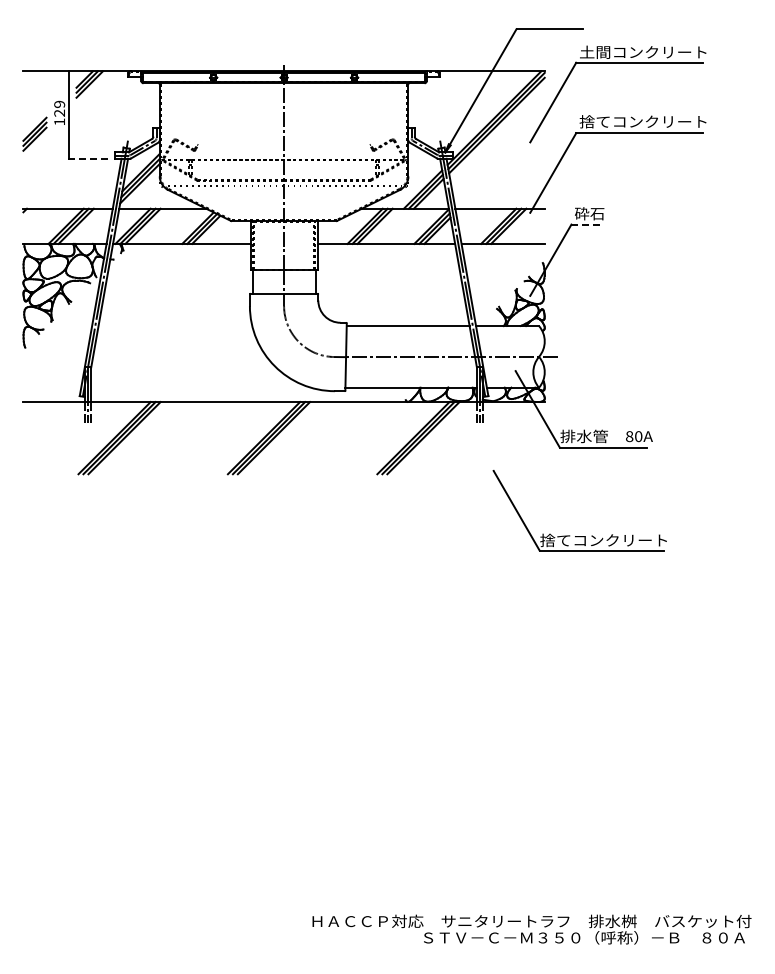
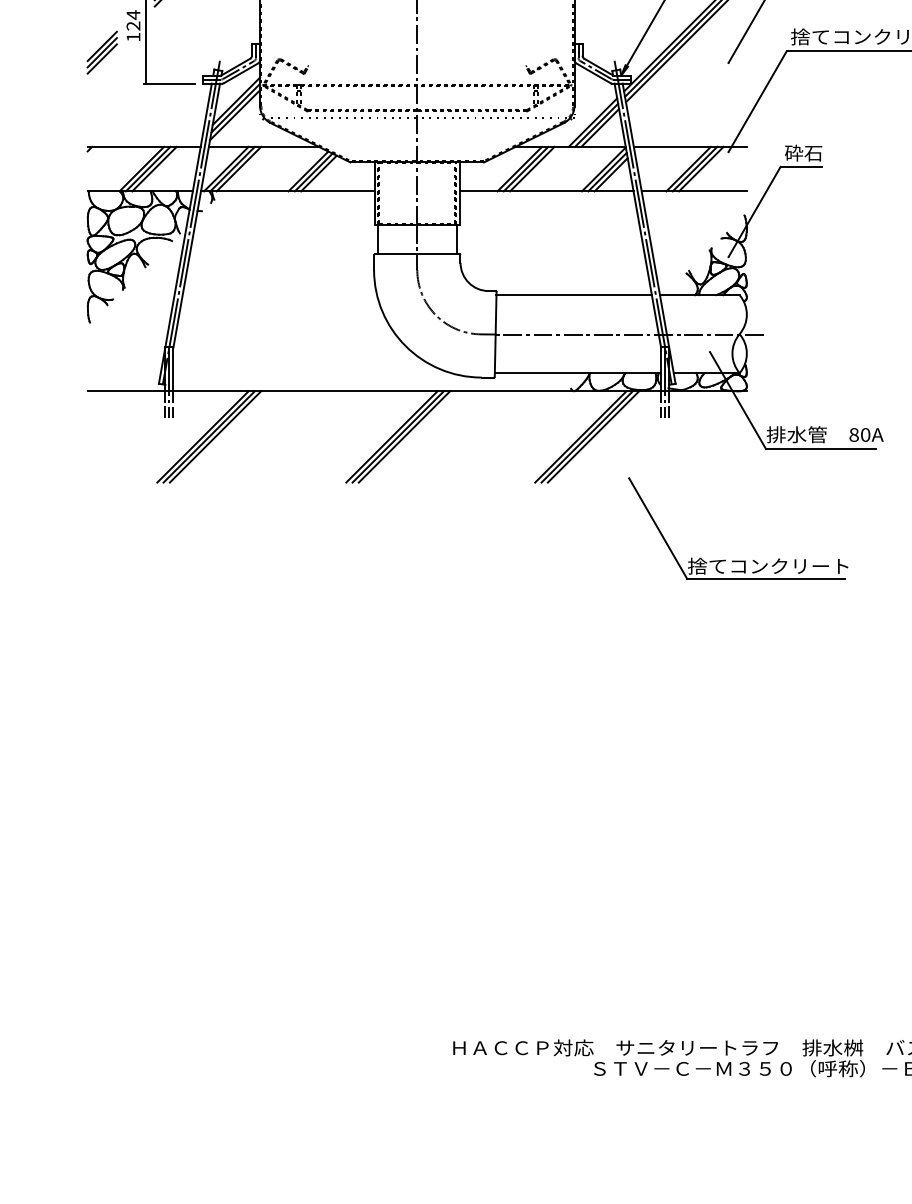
text: (59, 104) -> (133, 15), 129 -> 124
line: (88, 158) -> (169, 83), dashed -> solid
line: (588, 224) -> (802, 166), dashed -> solid
part: (579, 536) -> (737, 561), moved

